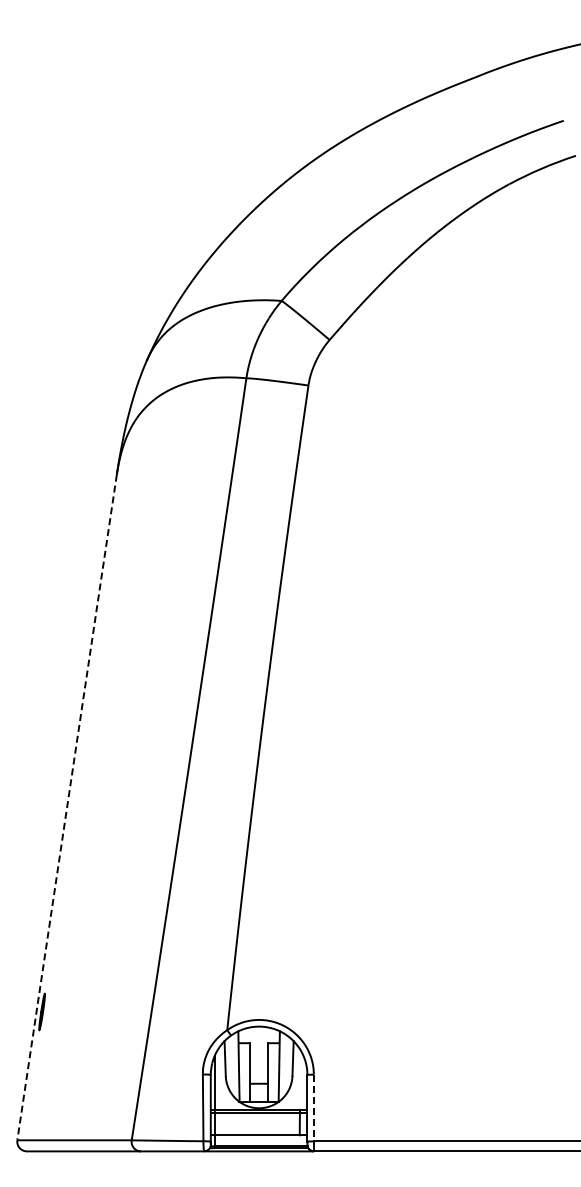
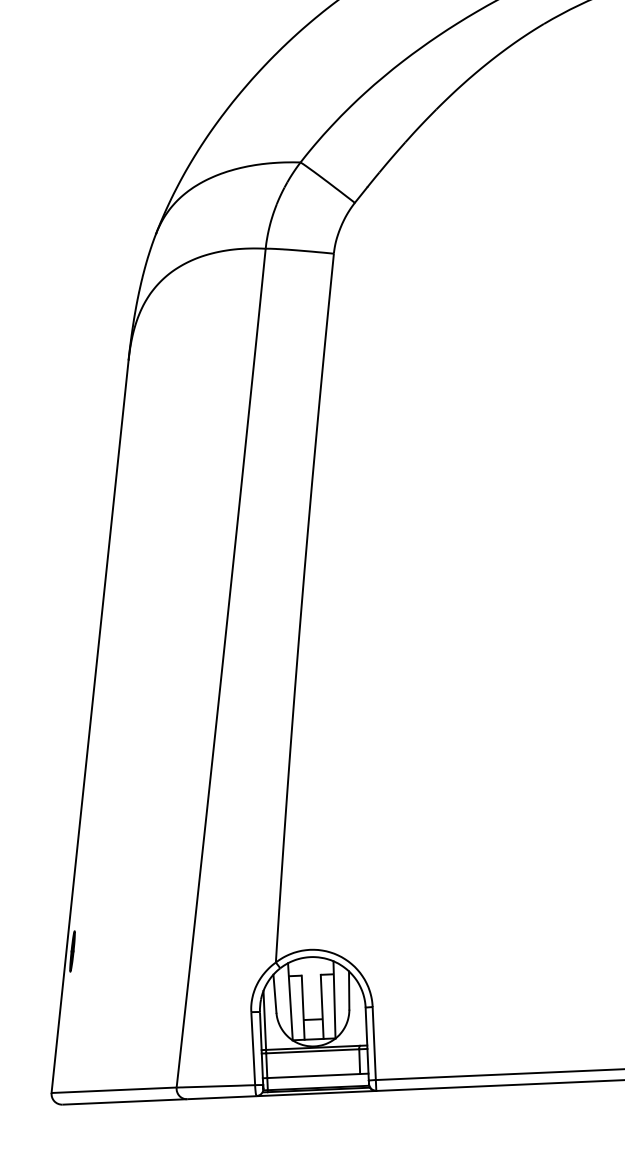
line: (67, 808) -> (90, 727), dashed -> solid
line: (313, 1108) -> (373, 1044), dashed -> solid

